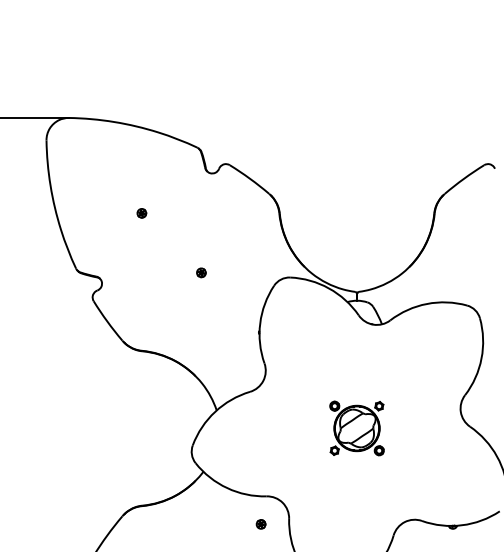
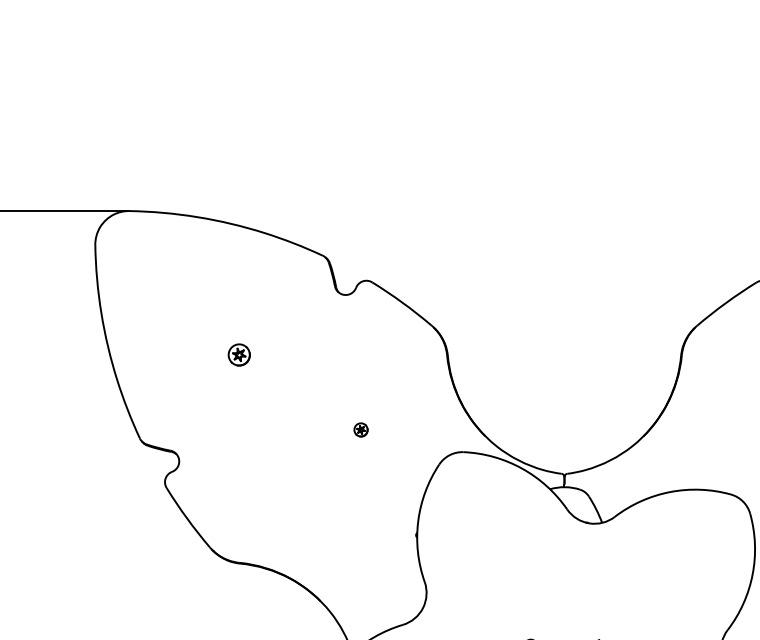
part: (141, 213) -> (238, 355), size x1.6
part: (201, 272) -> (361, 429), moved

